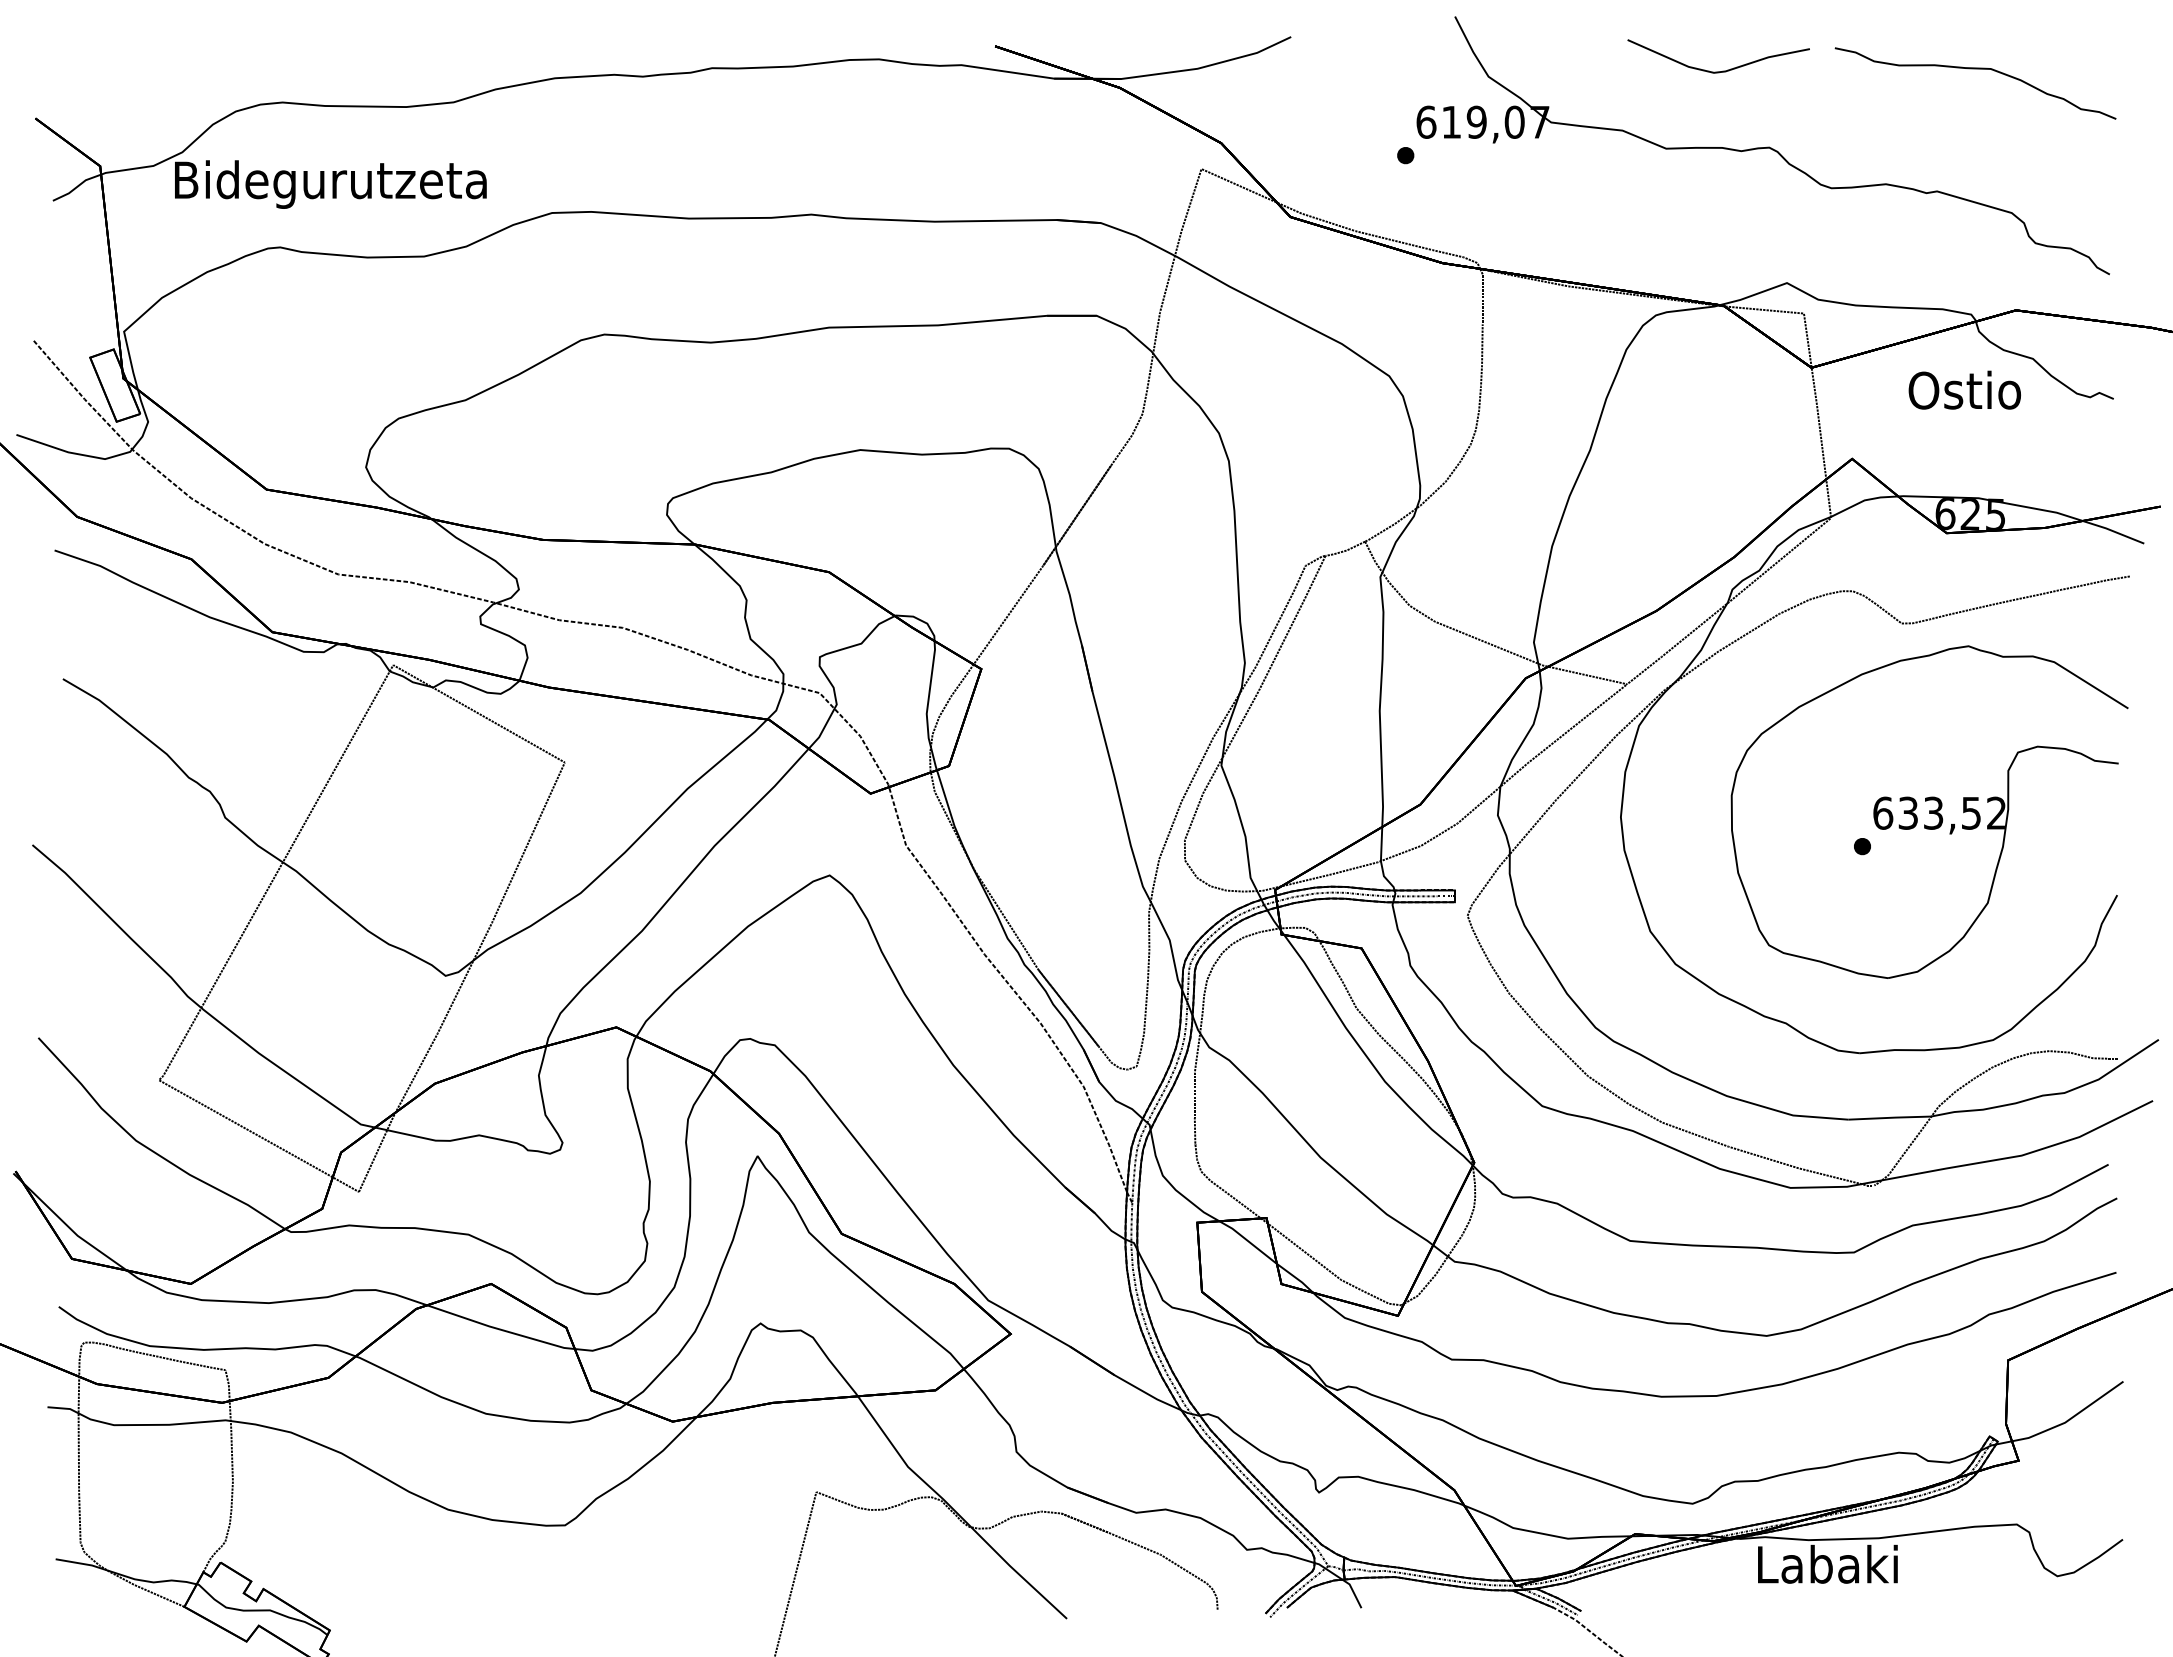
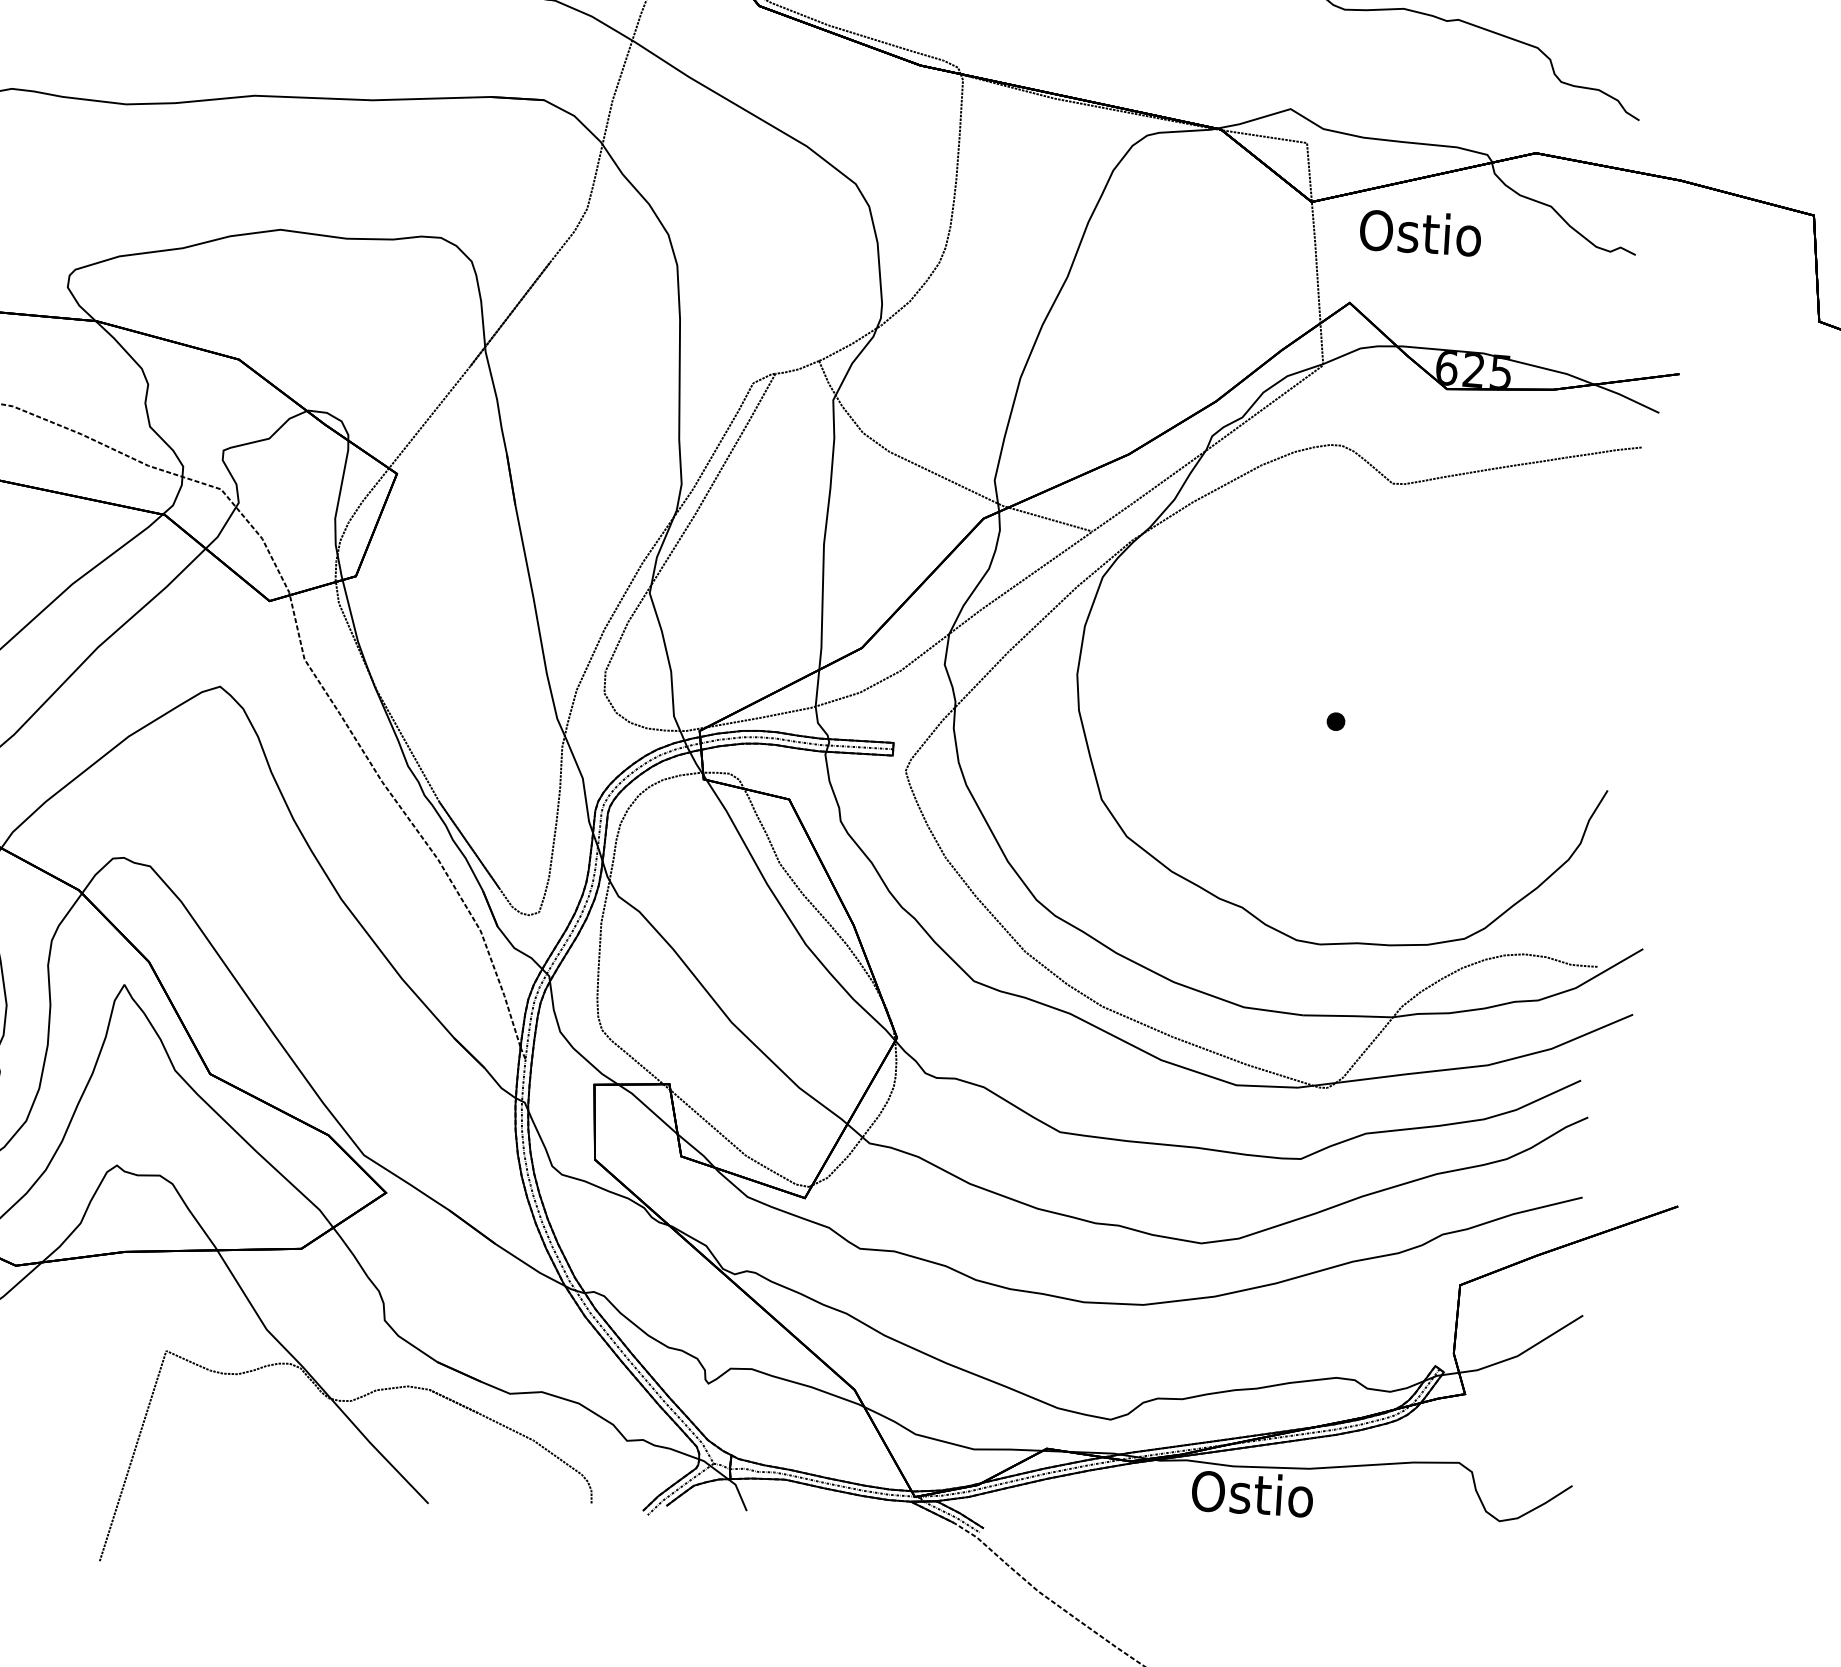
text: (1964, 389) -> (1420, 231), moved
part: (1929, 811) -> (1410, 688), removed
text: (1827, 1563) -> (1252, 1492), Labaki -> Ostio

